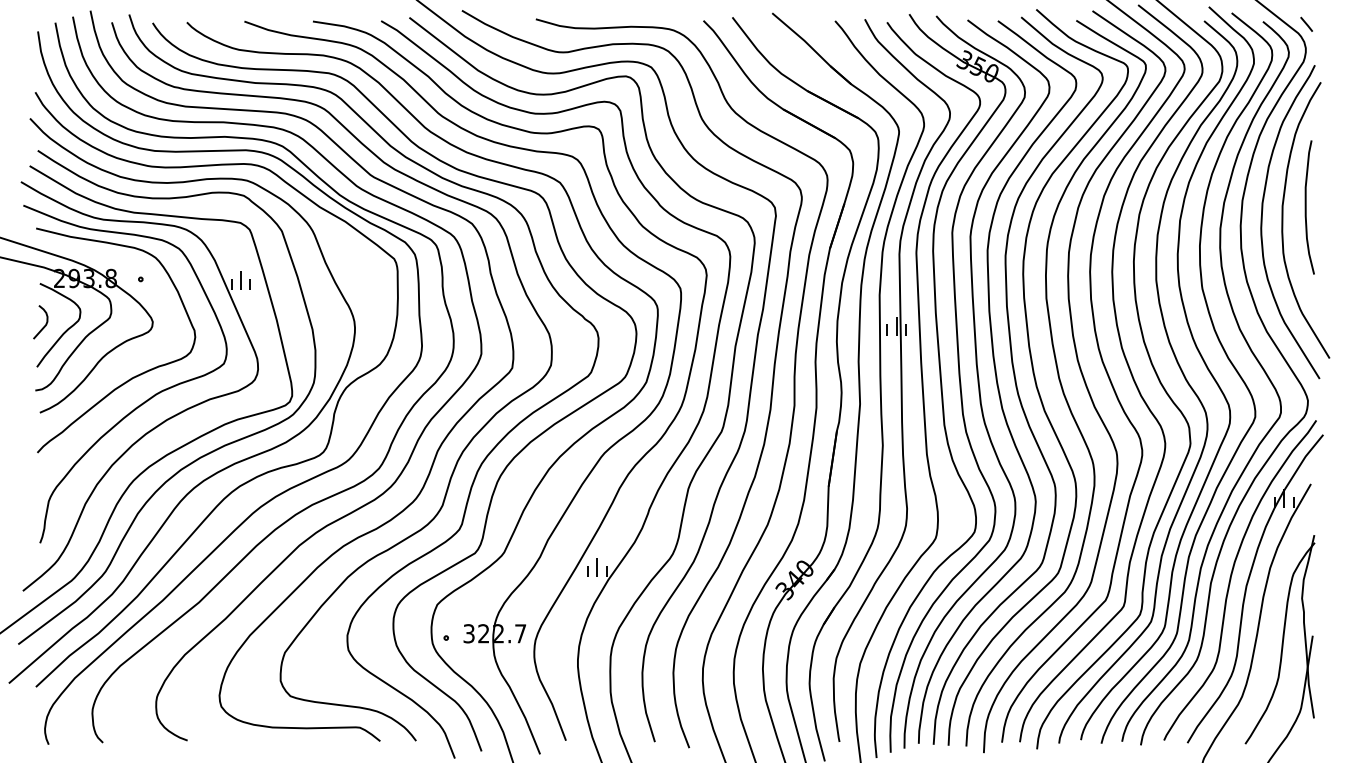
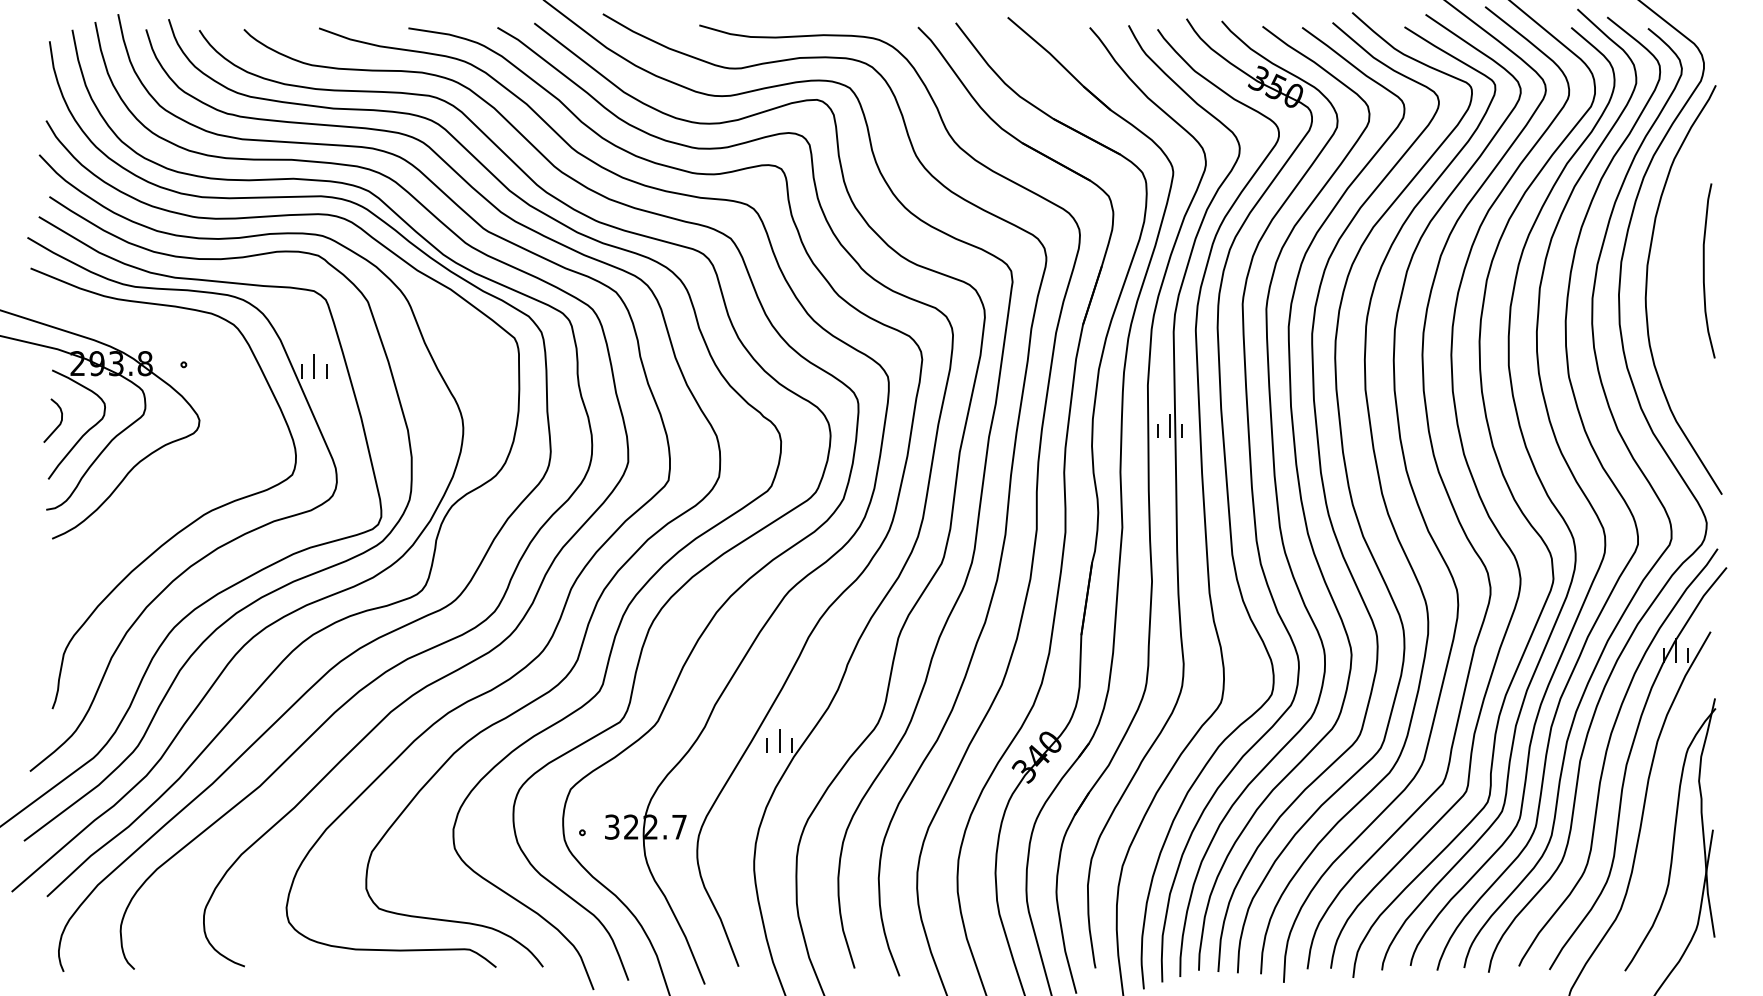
line: (1306, 23) -> (1704, 30), removed
curve: (1283, 220) -> (1674, 287), removed
curve: (133, 376) -> (174, 491), removed

